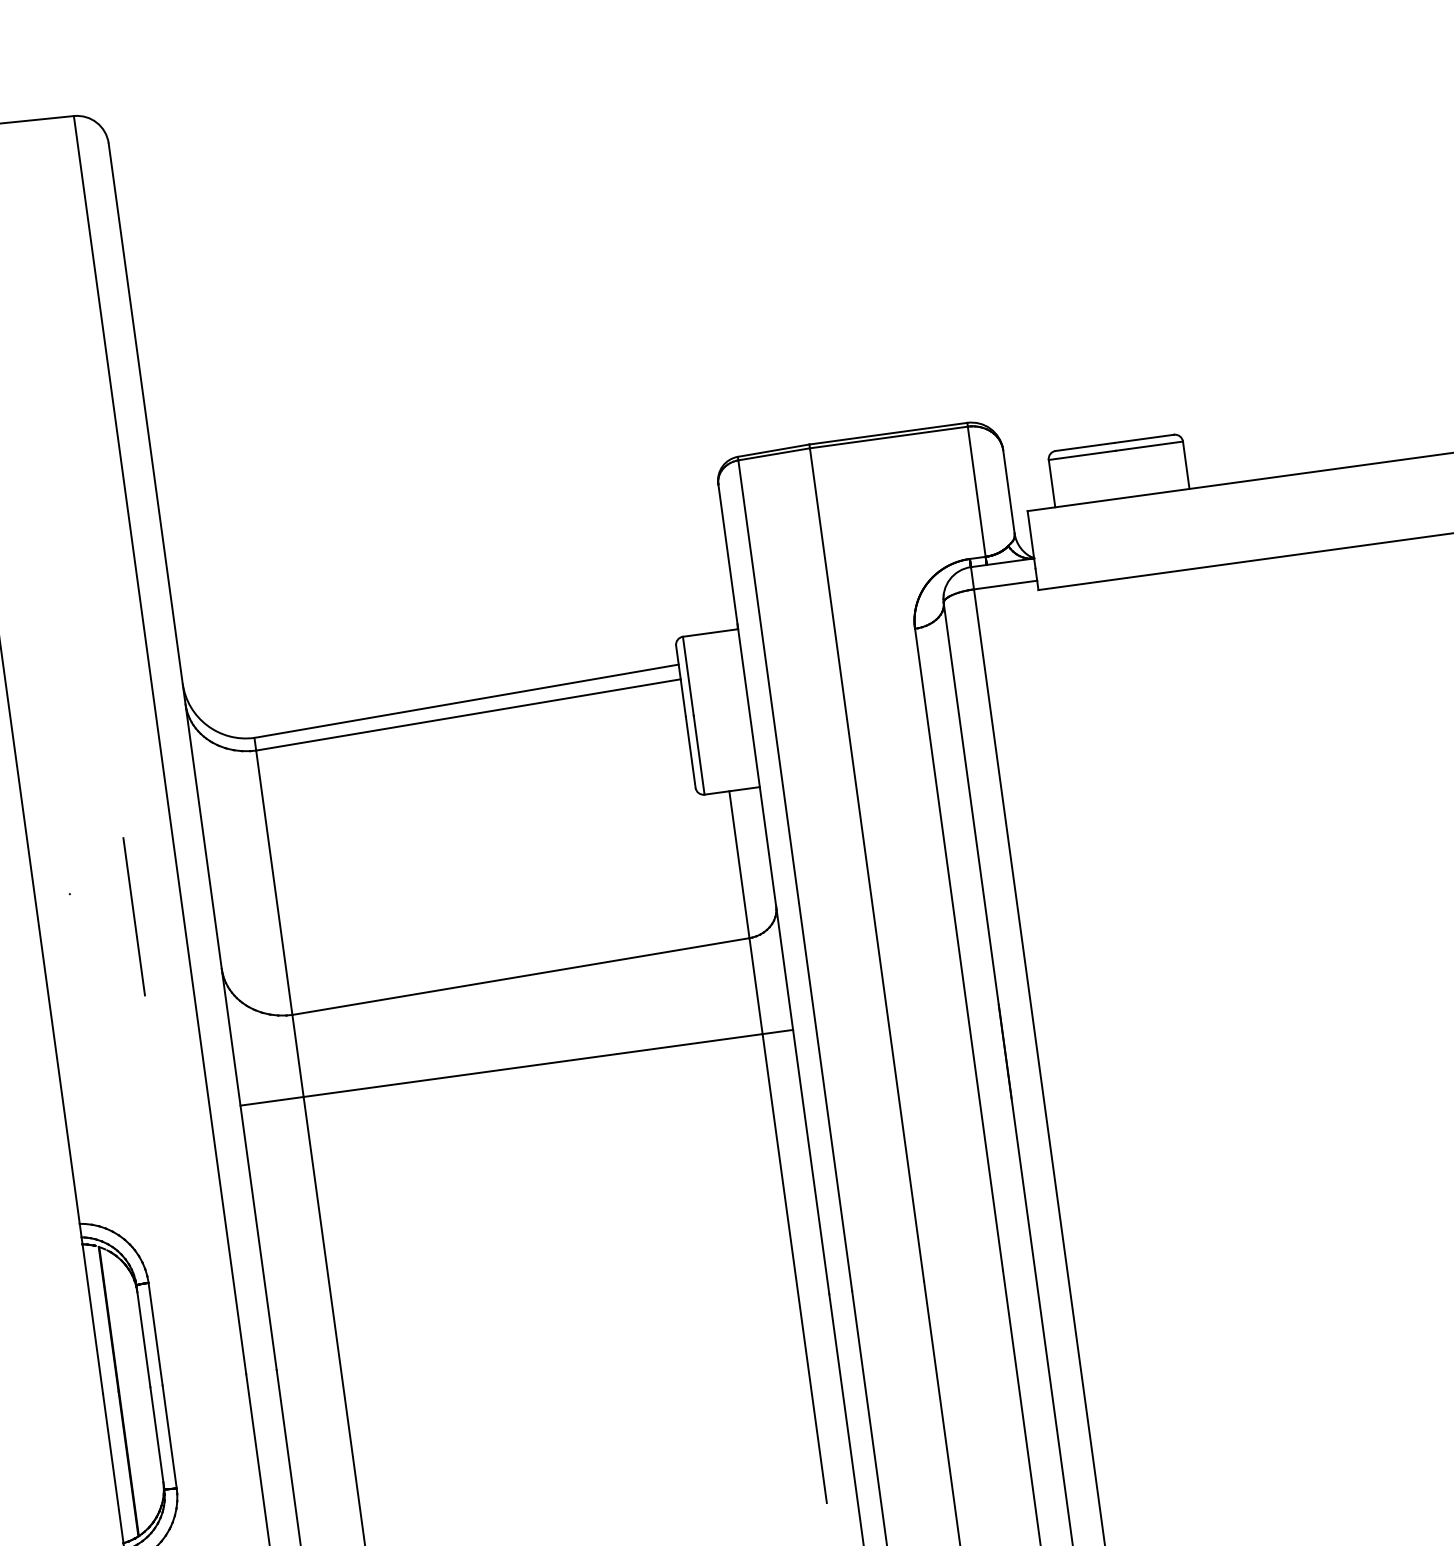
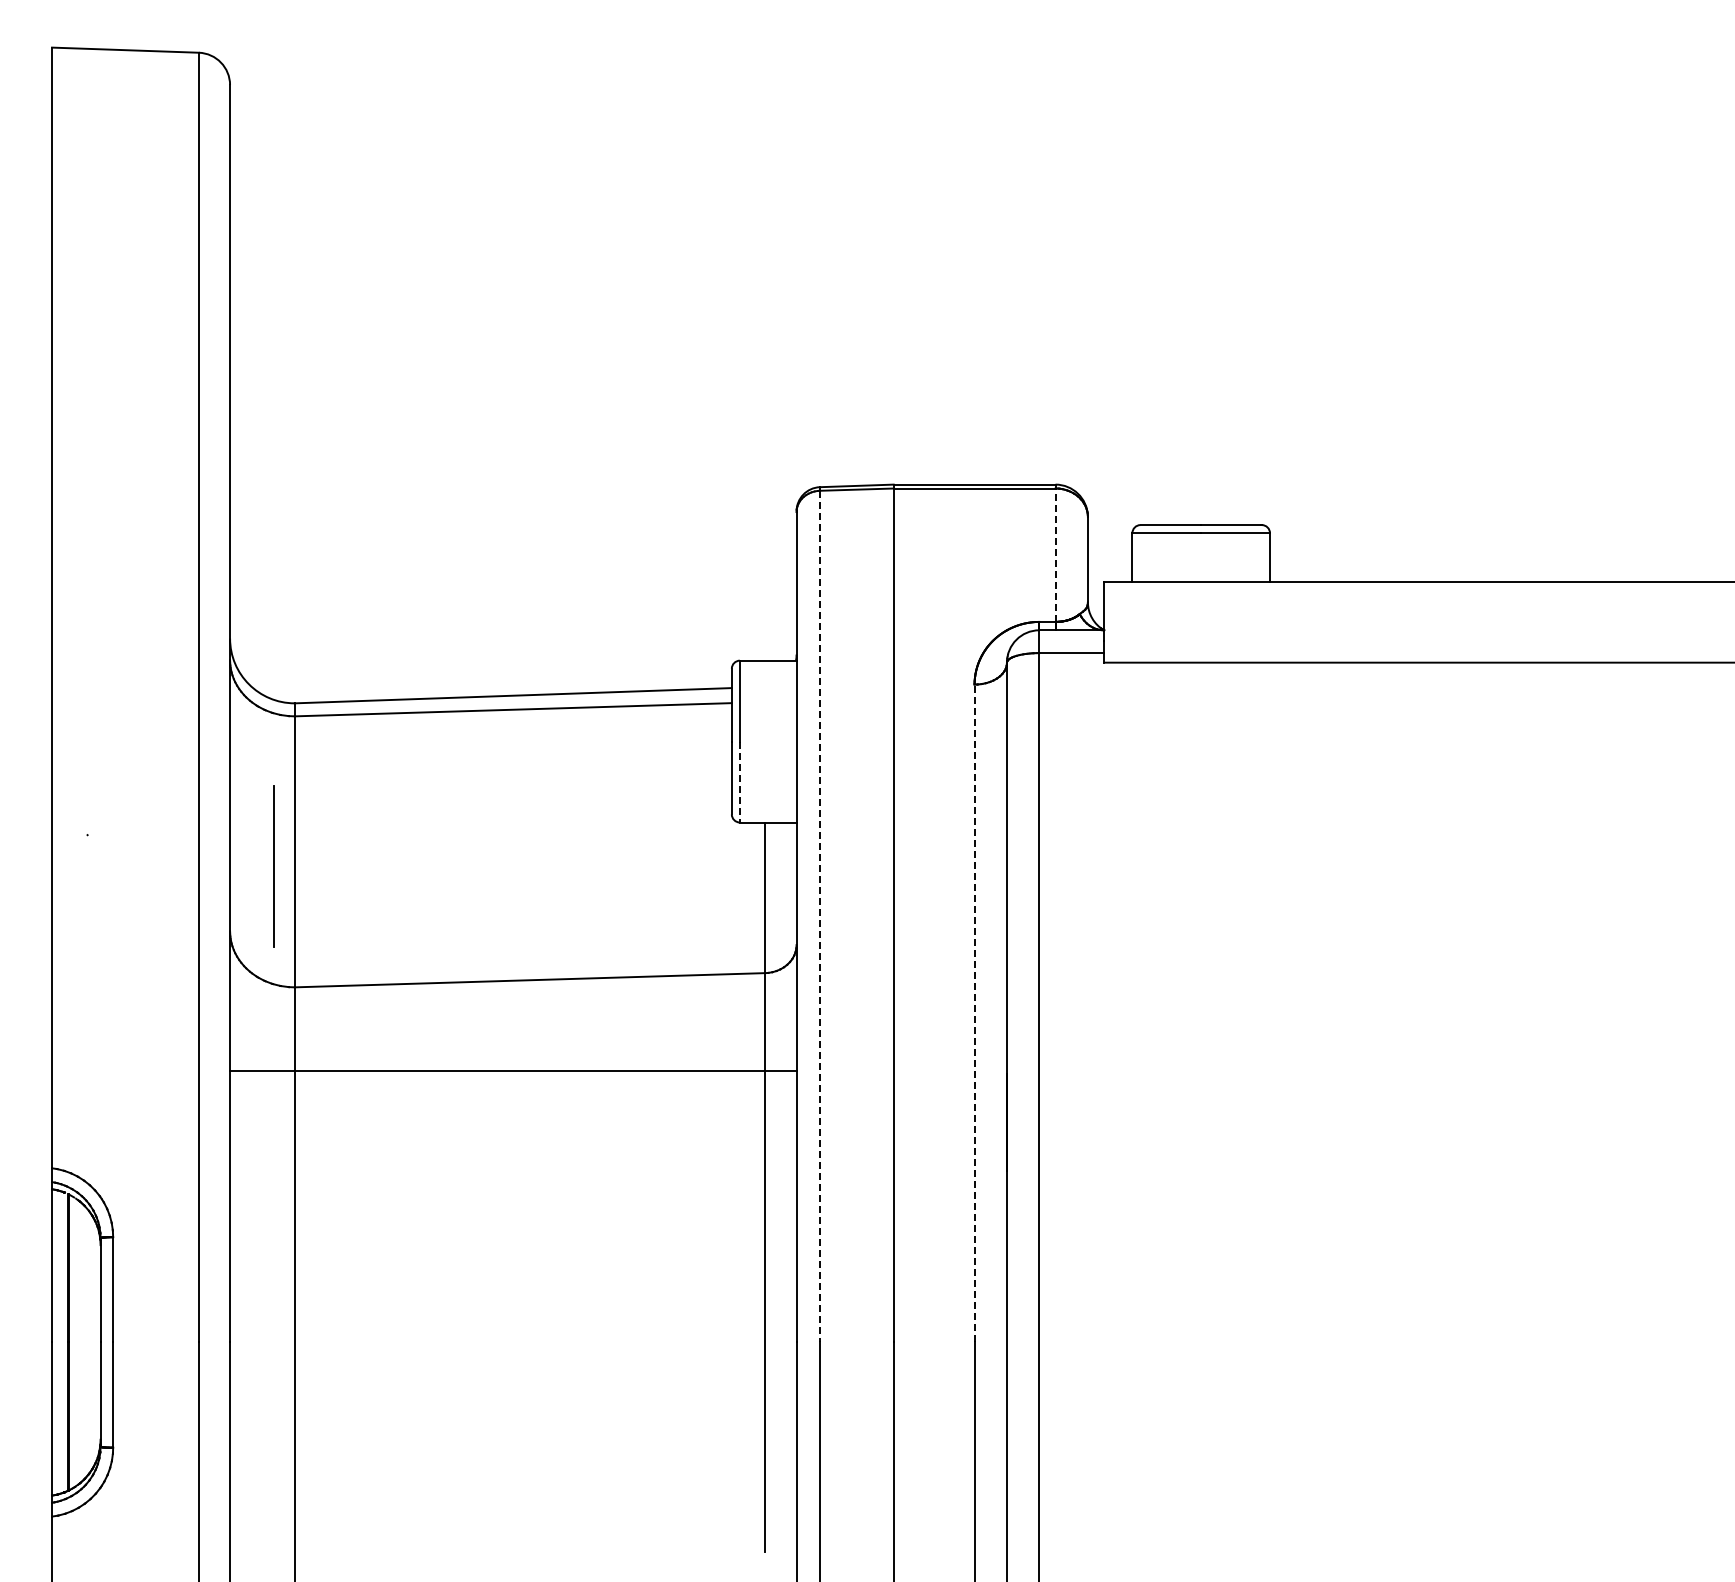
line: (976, 492) -> (1055, 555), solid -> dashed
line: (698, 755) -> (739, 782), solid -> dashed
line: (795, 875) -> (820, 916), solid -> dashed
line: (133, 916) -> (273, 866), moved
line: (958, 949) -> (974, 1013), solid -> dashed

